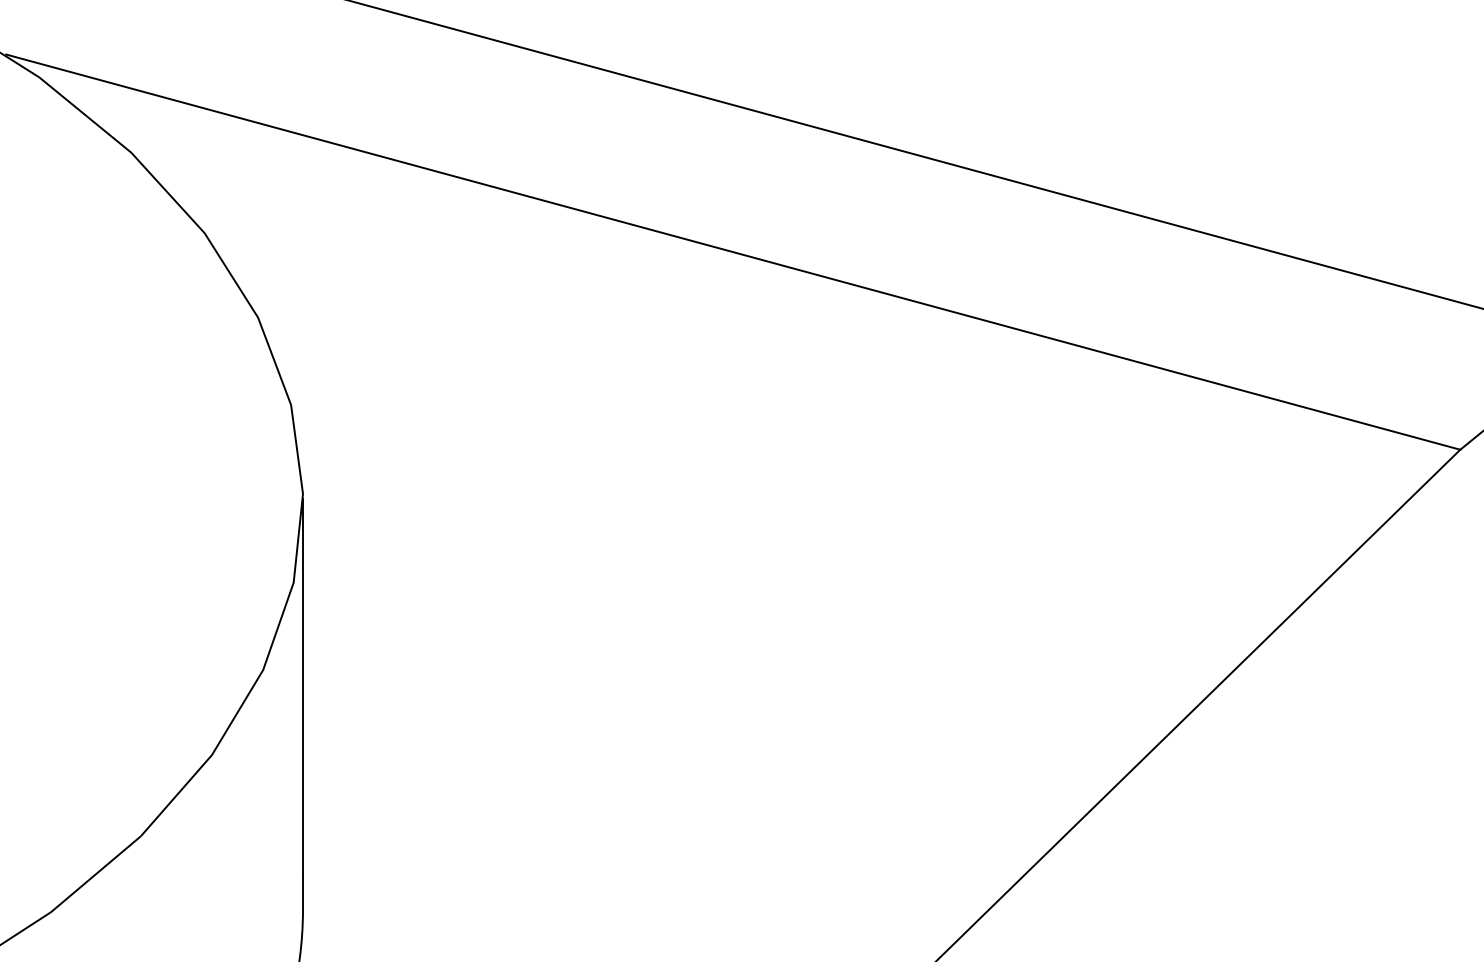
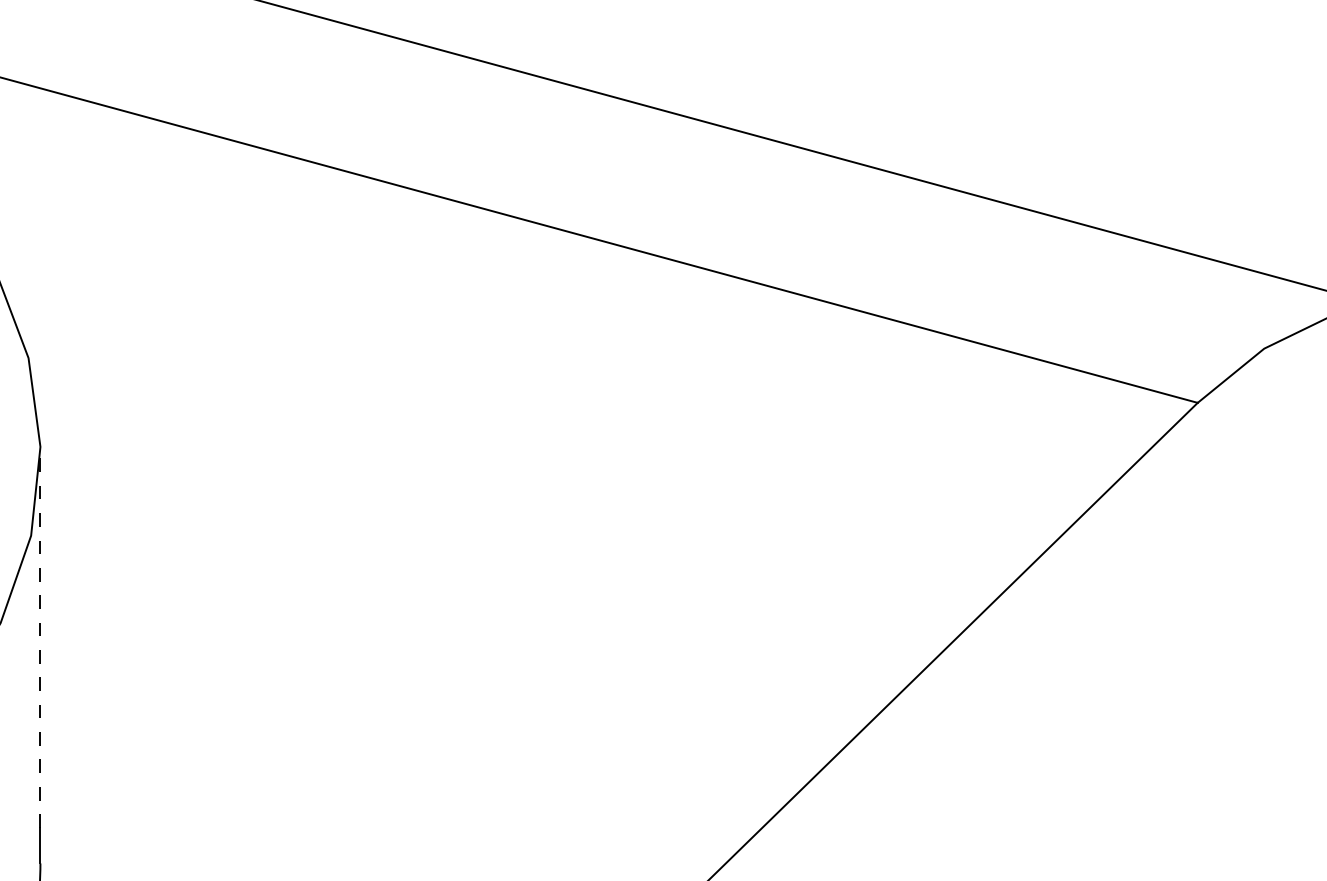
line: (303, 686) -> (40, 639), solid -> dashed

